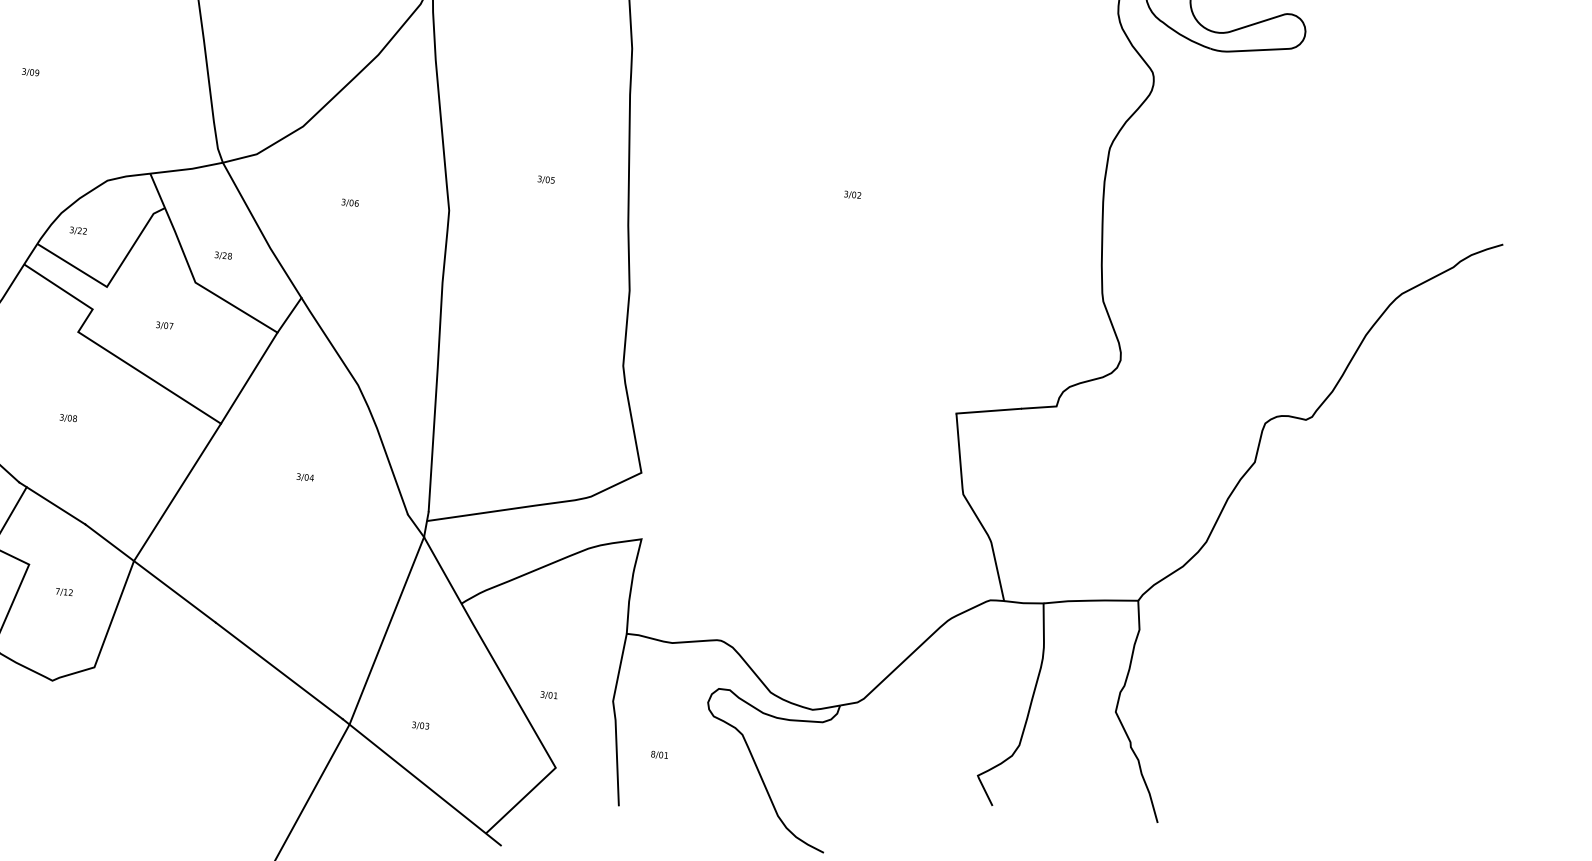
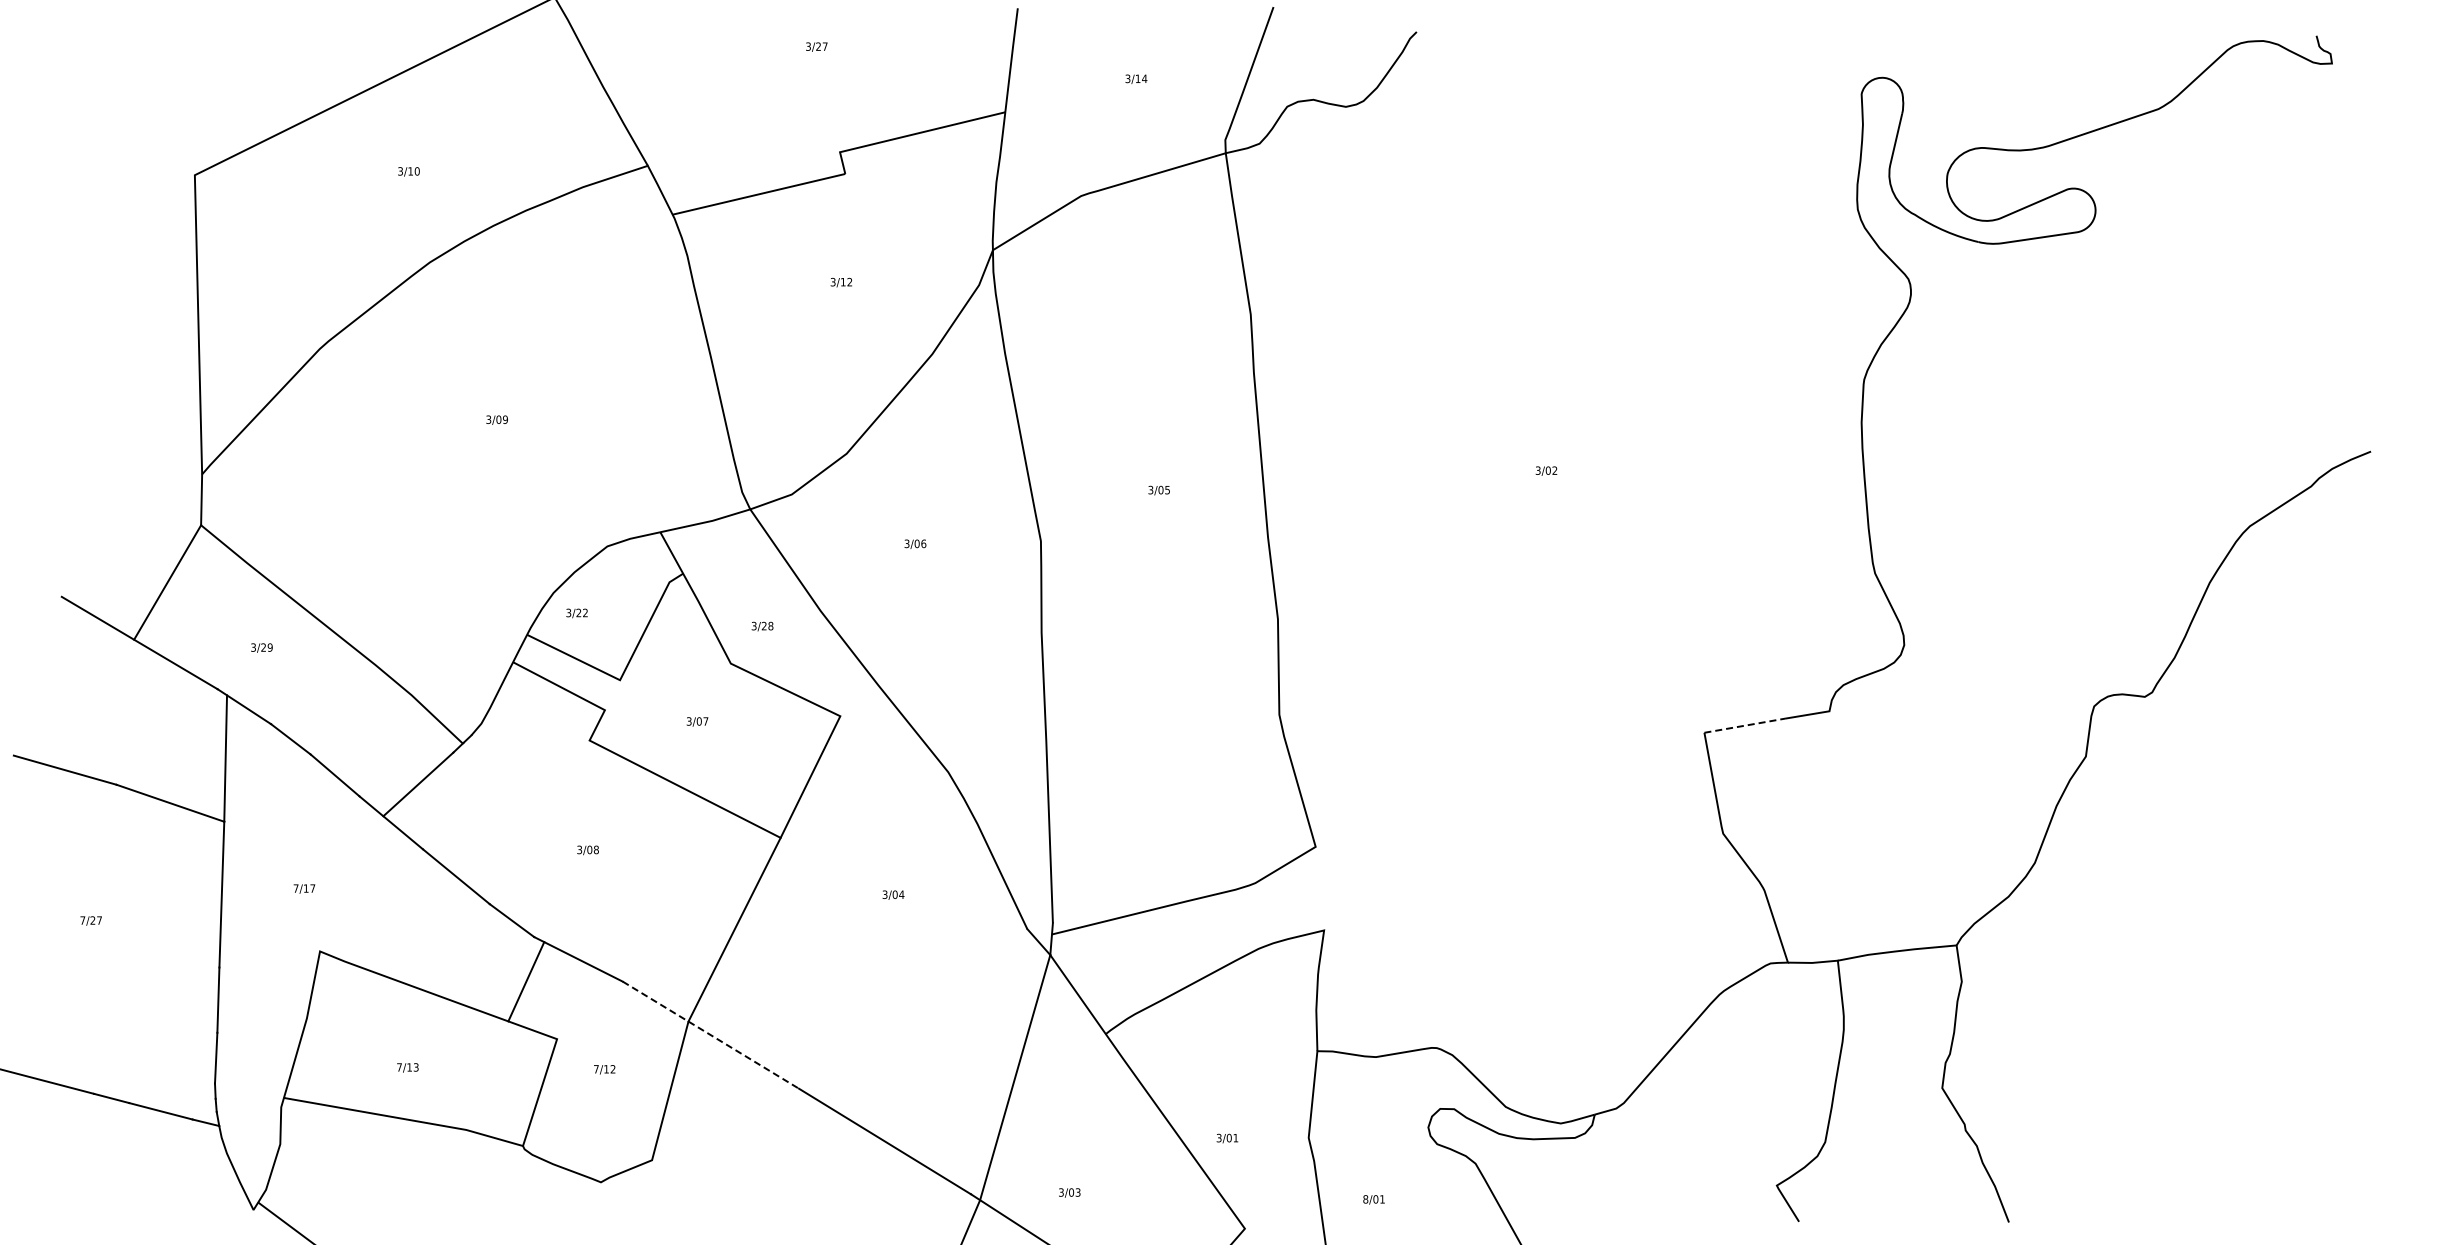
line: (289, 314) -> (853, 692), removed
line: (988, 410) -> (1744, 725), solid -> dashed
line: (151, 573) -> (711, 1035), solid -> dashed

